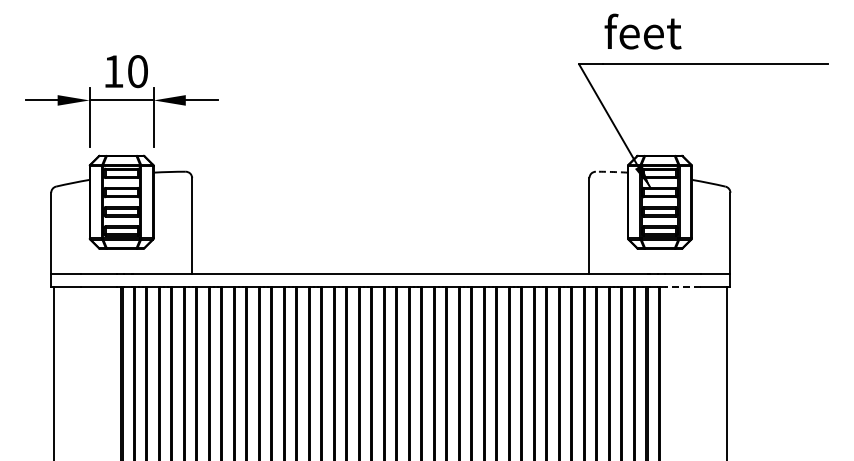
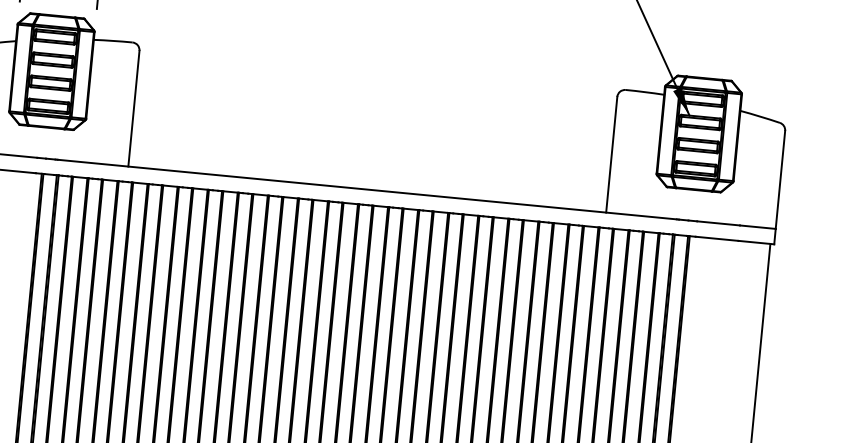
arc: (611, 171) -> (644, 91), dashed -> solid
line: (682, 287) -> (716, 239), dashed -> solid

